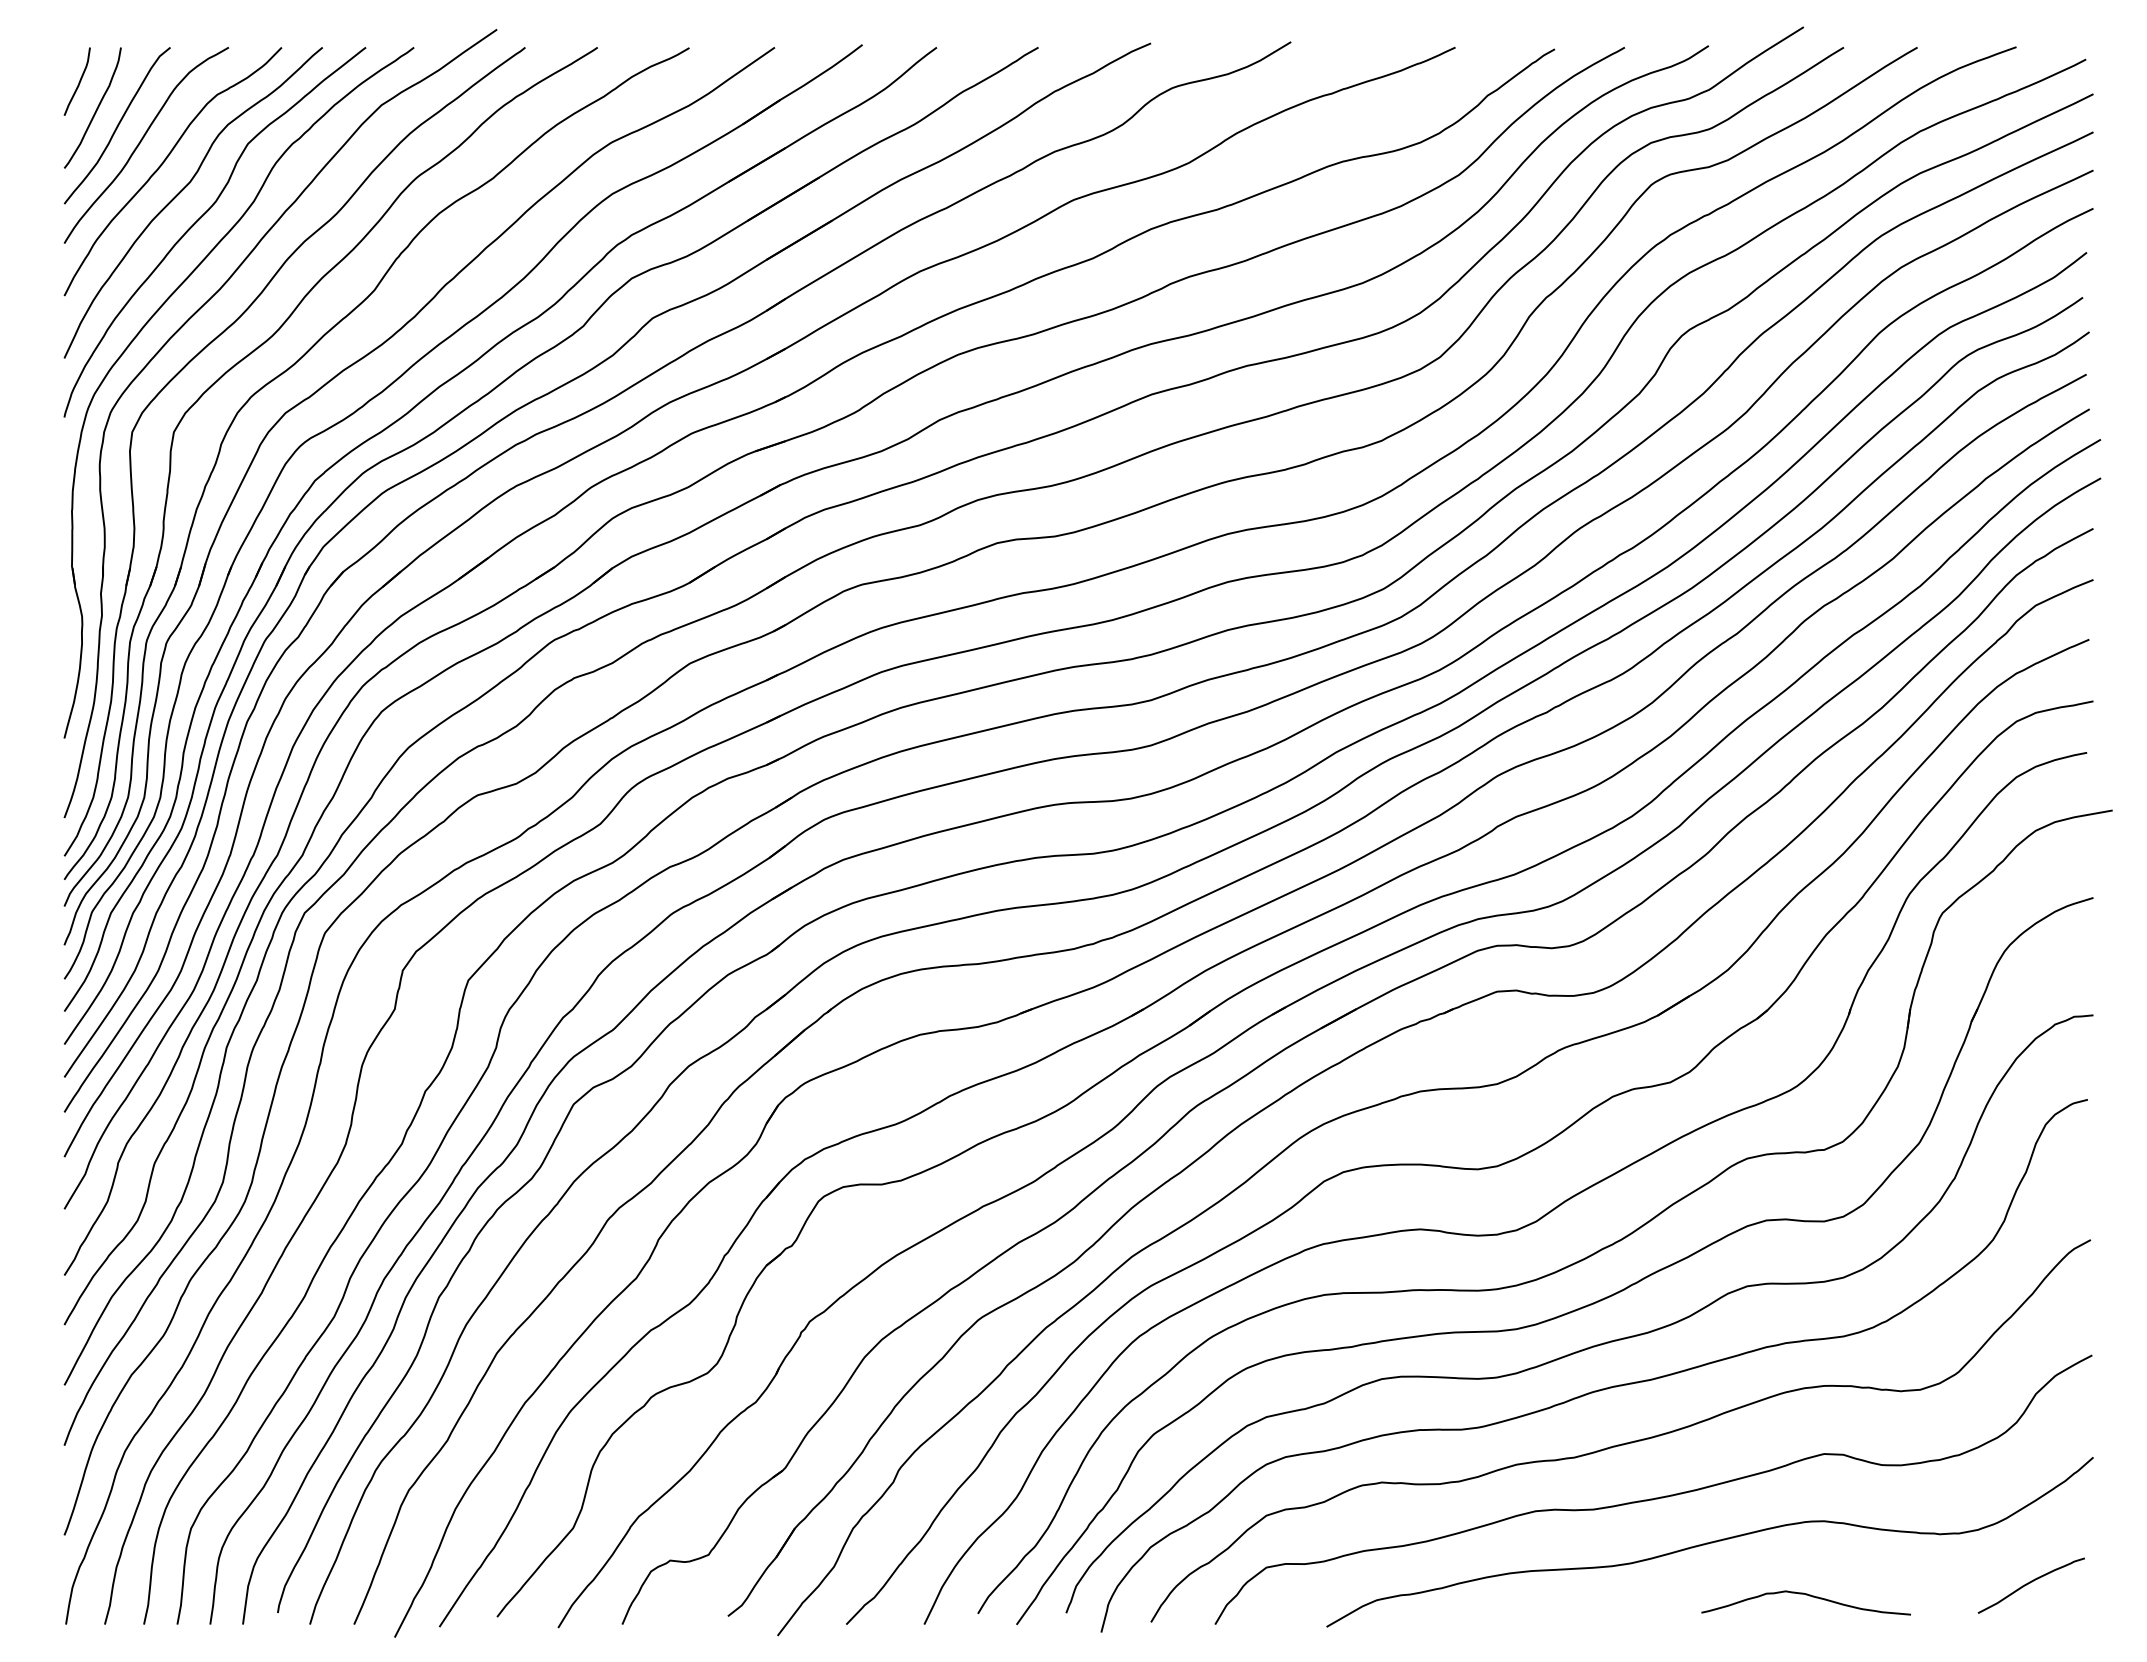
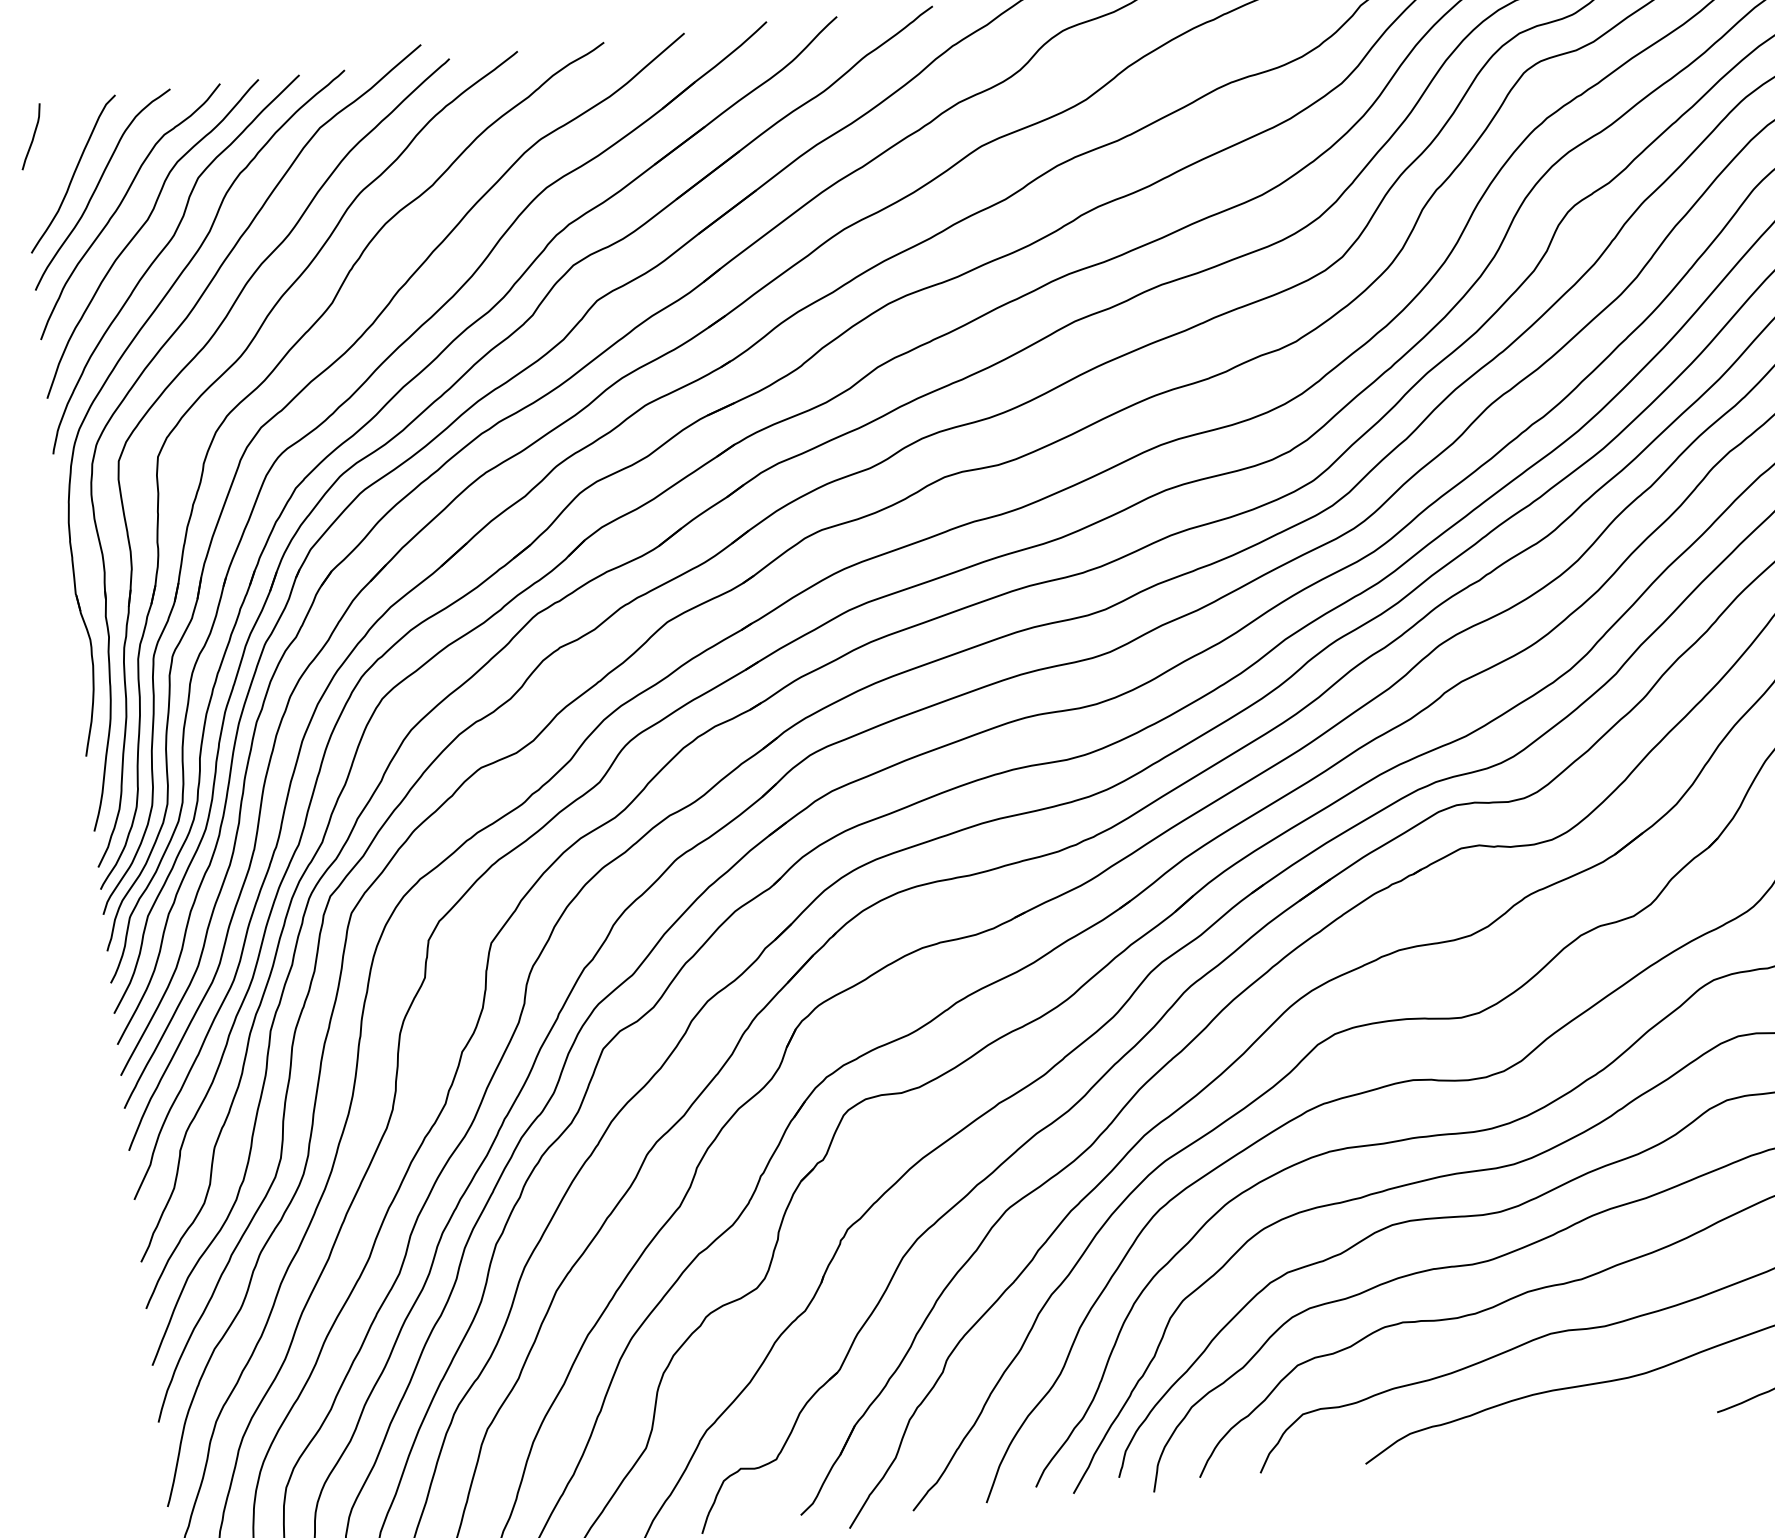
curve: (96, 108) -> (51, 160), removed

